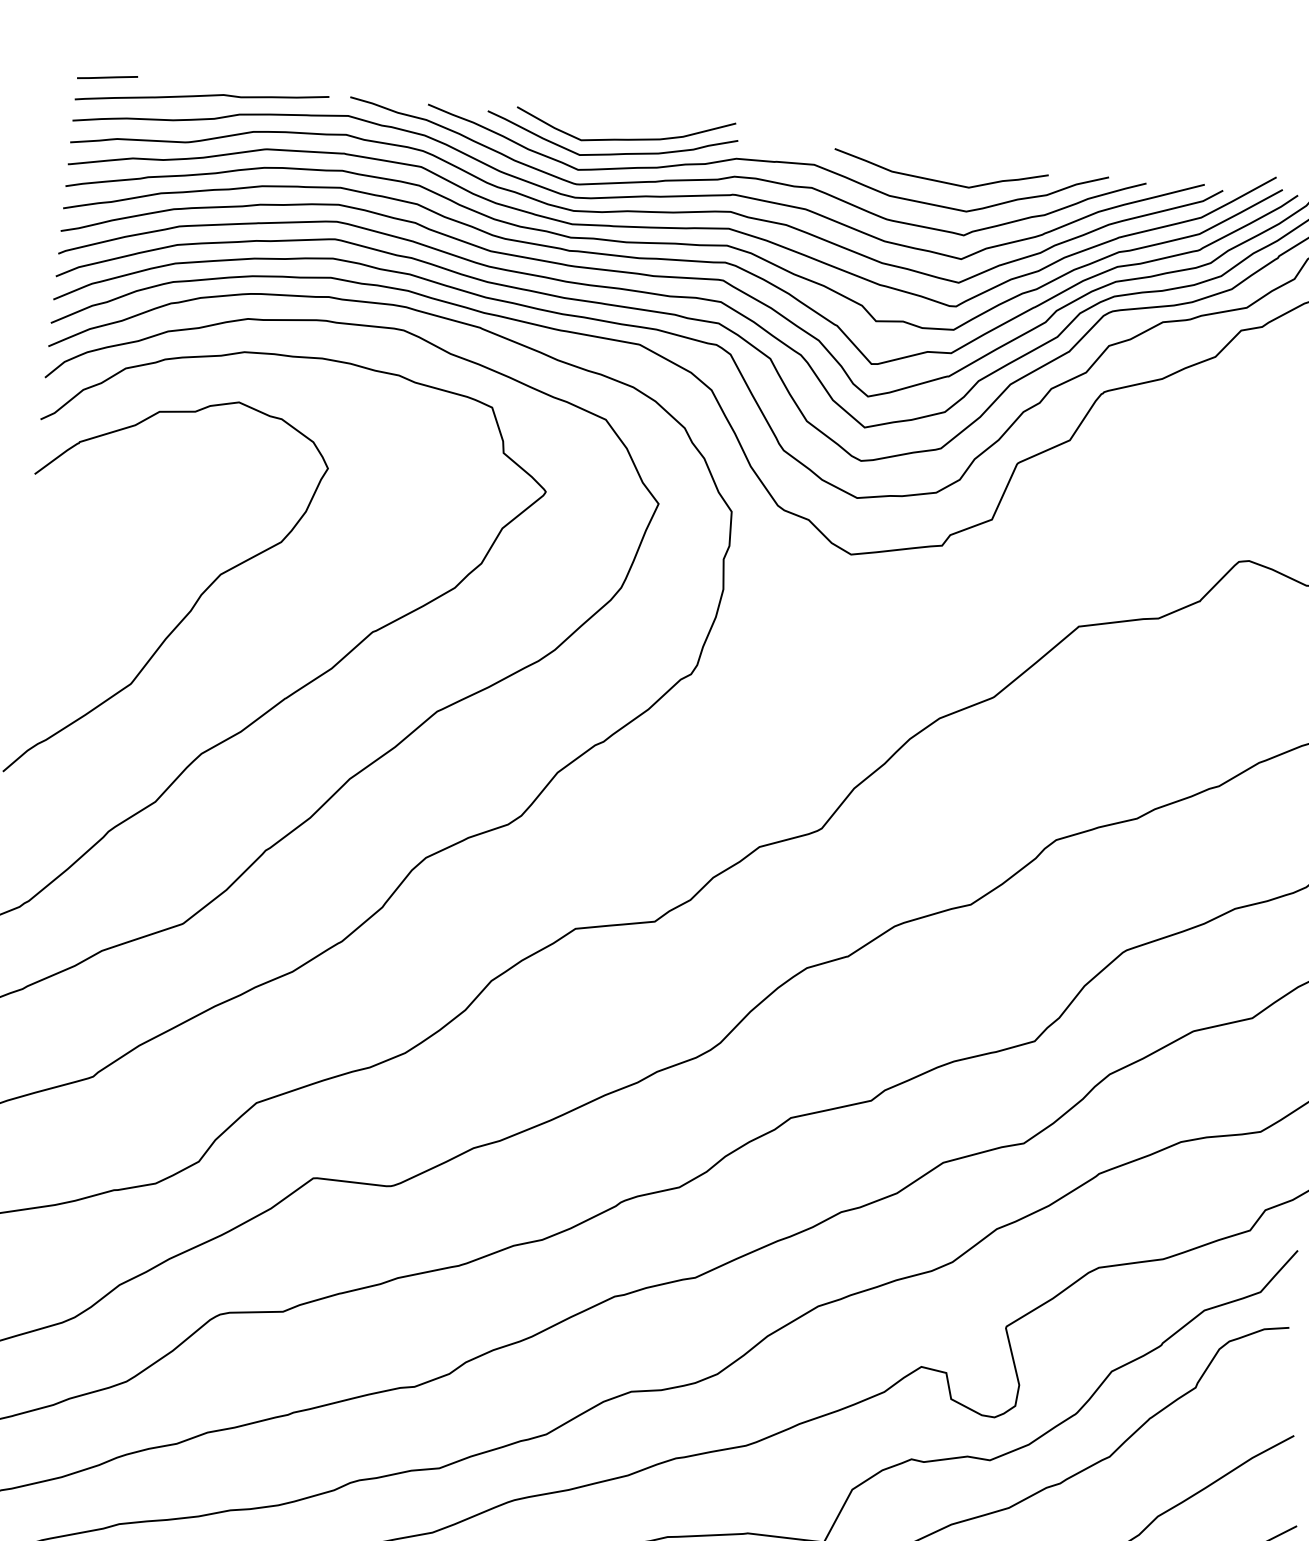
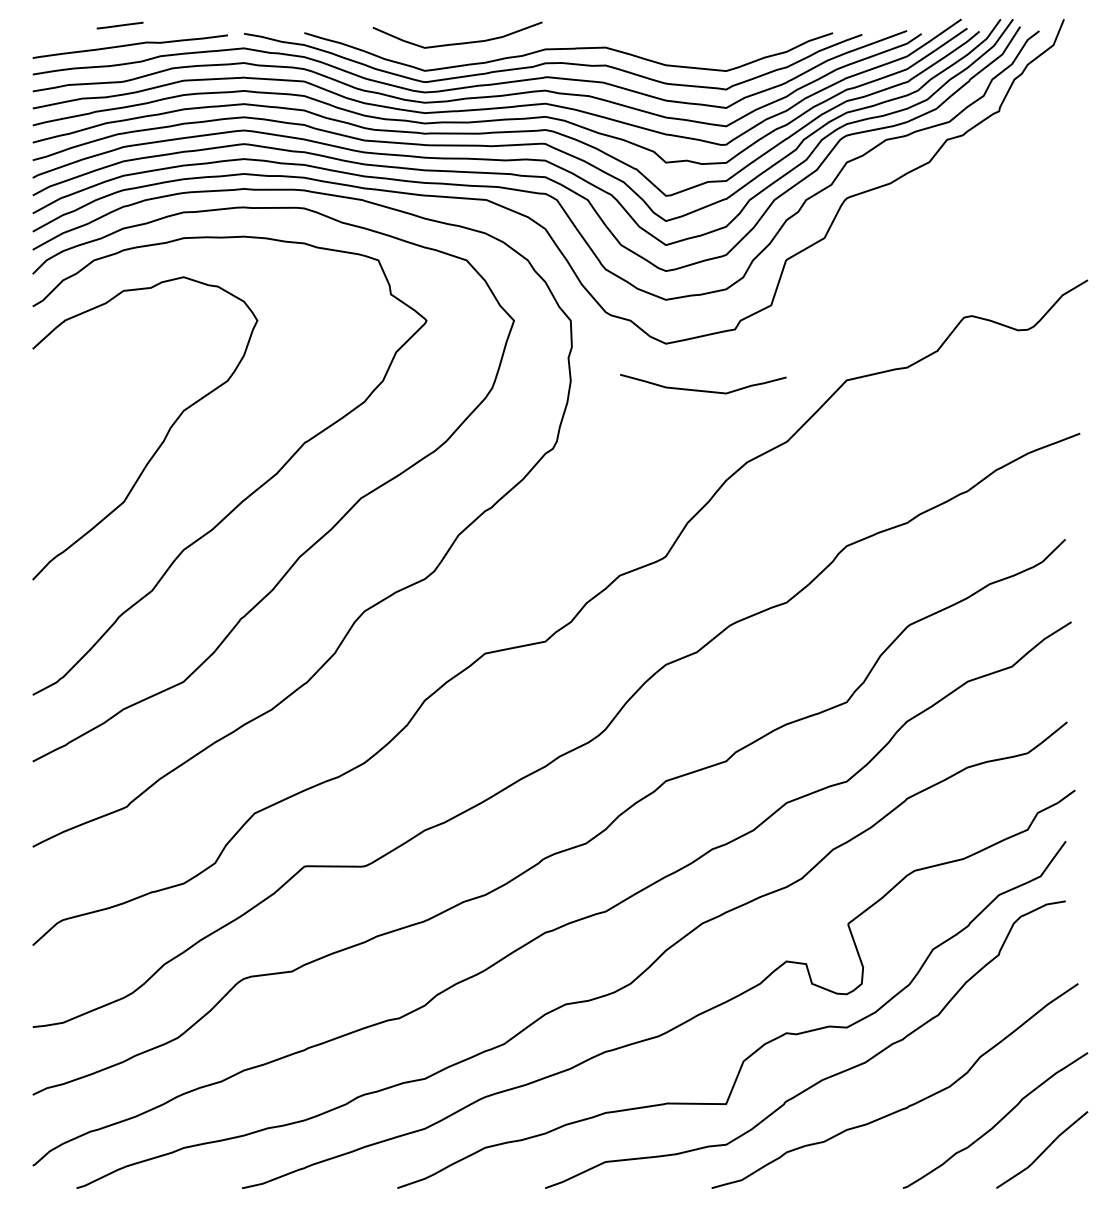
line: (106, 77) -> (119, 25), moved
curve: (609, 153) -> (447, 55), removed
curve: (939, 180) -> (703, 390), moved

